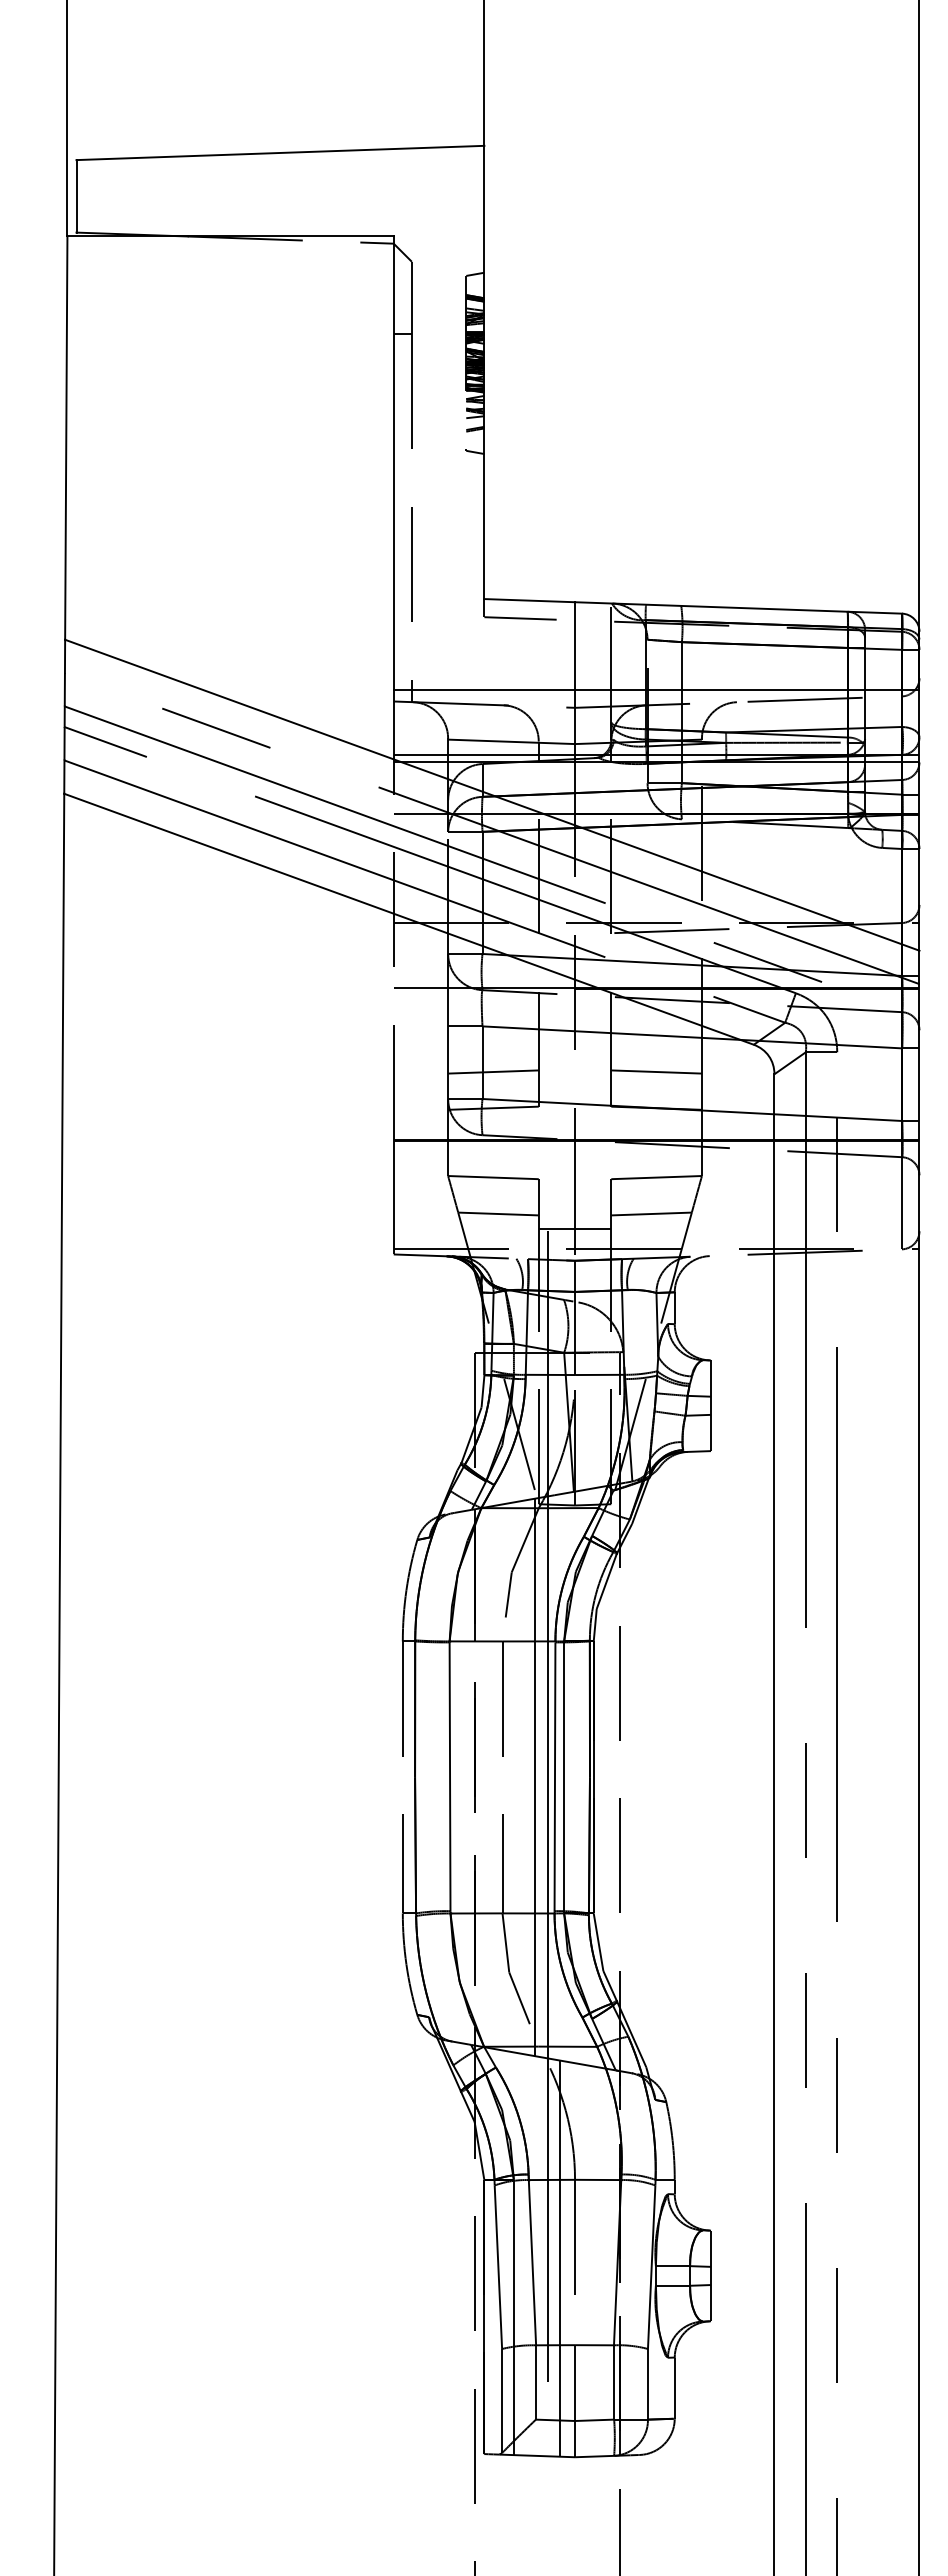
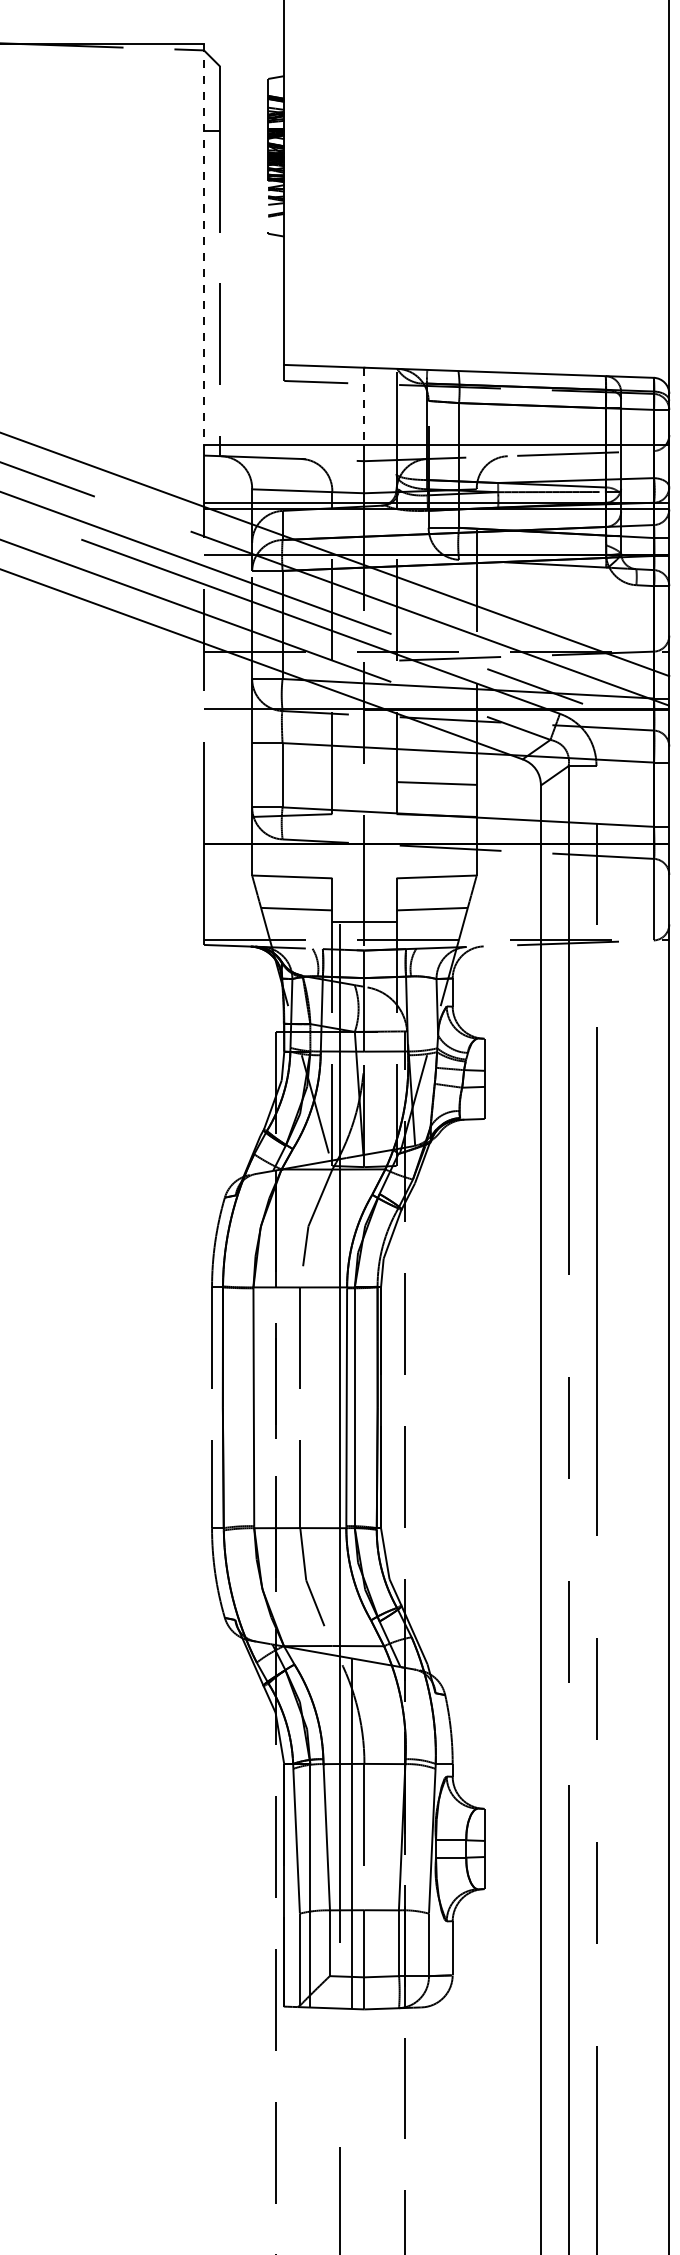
line: (393, 463) -> (203, 244), solid -> dashed
line: (575, 645) -> (364, 406), solid -> dashed
line: (493, 1071) -> (292, 783), removed
line: (535, 1777) -> (329, 1407), removed

